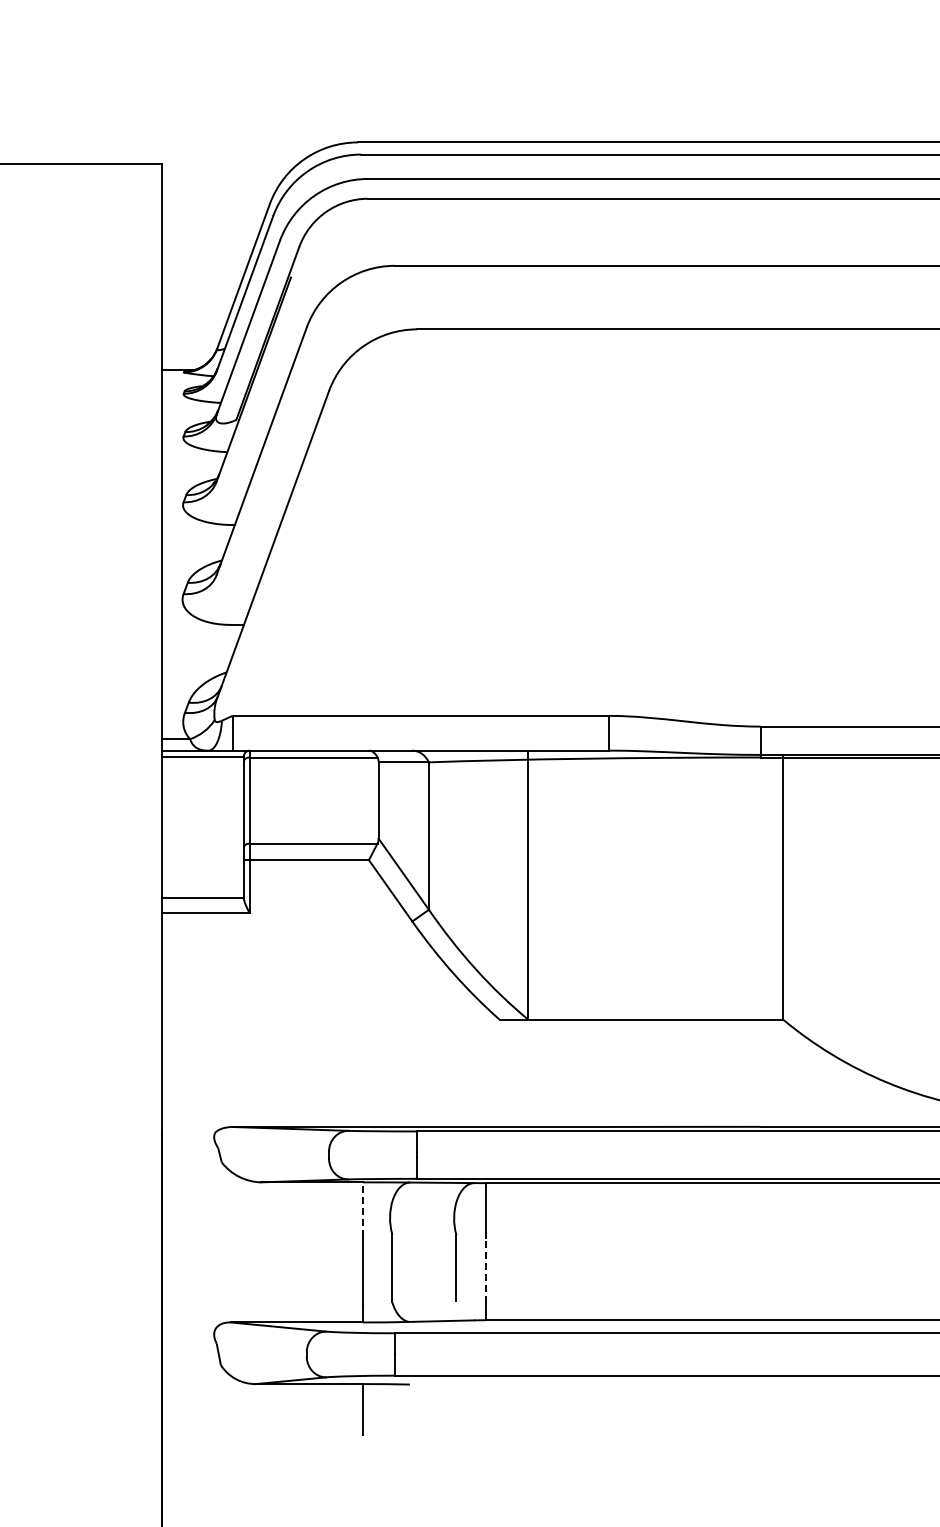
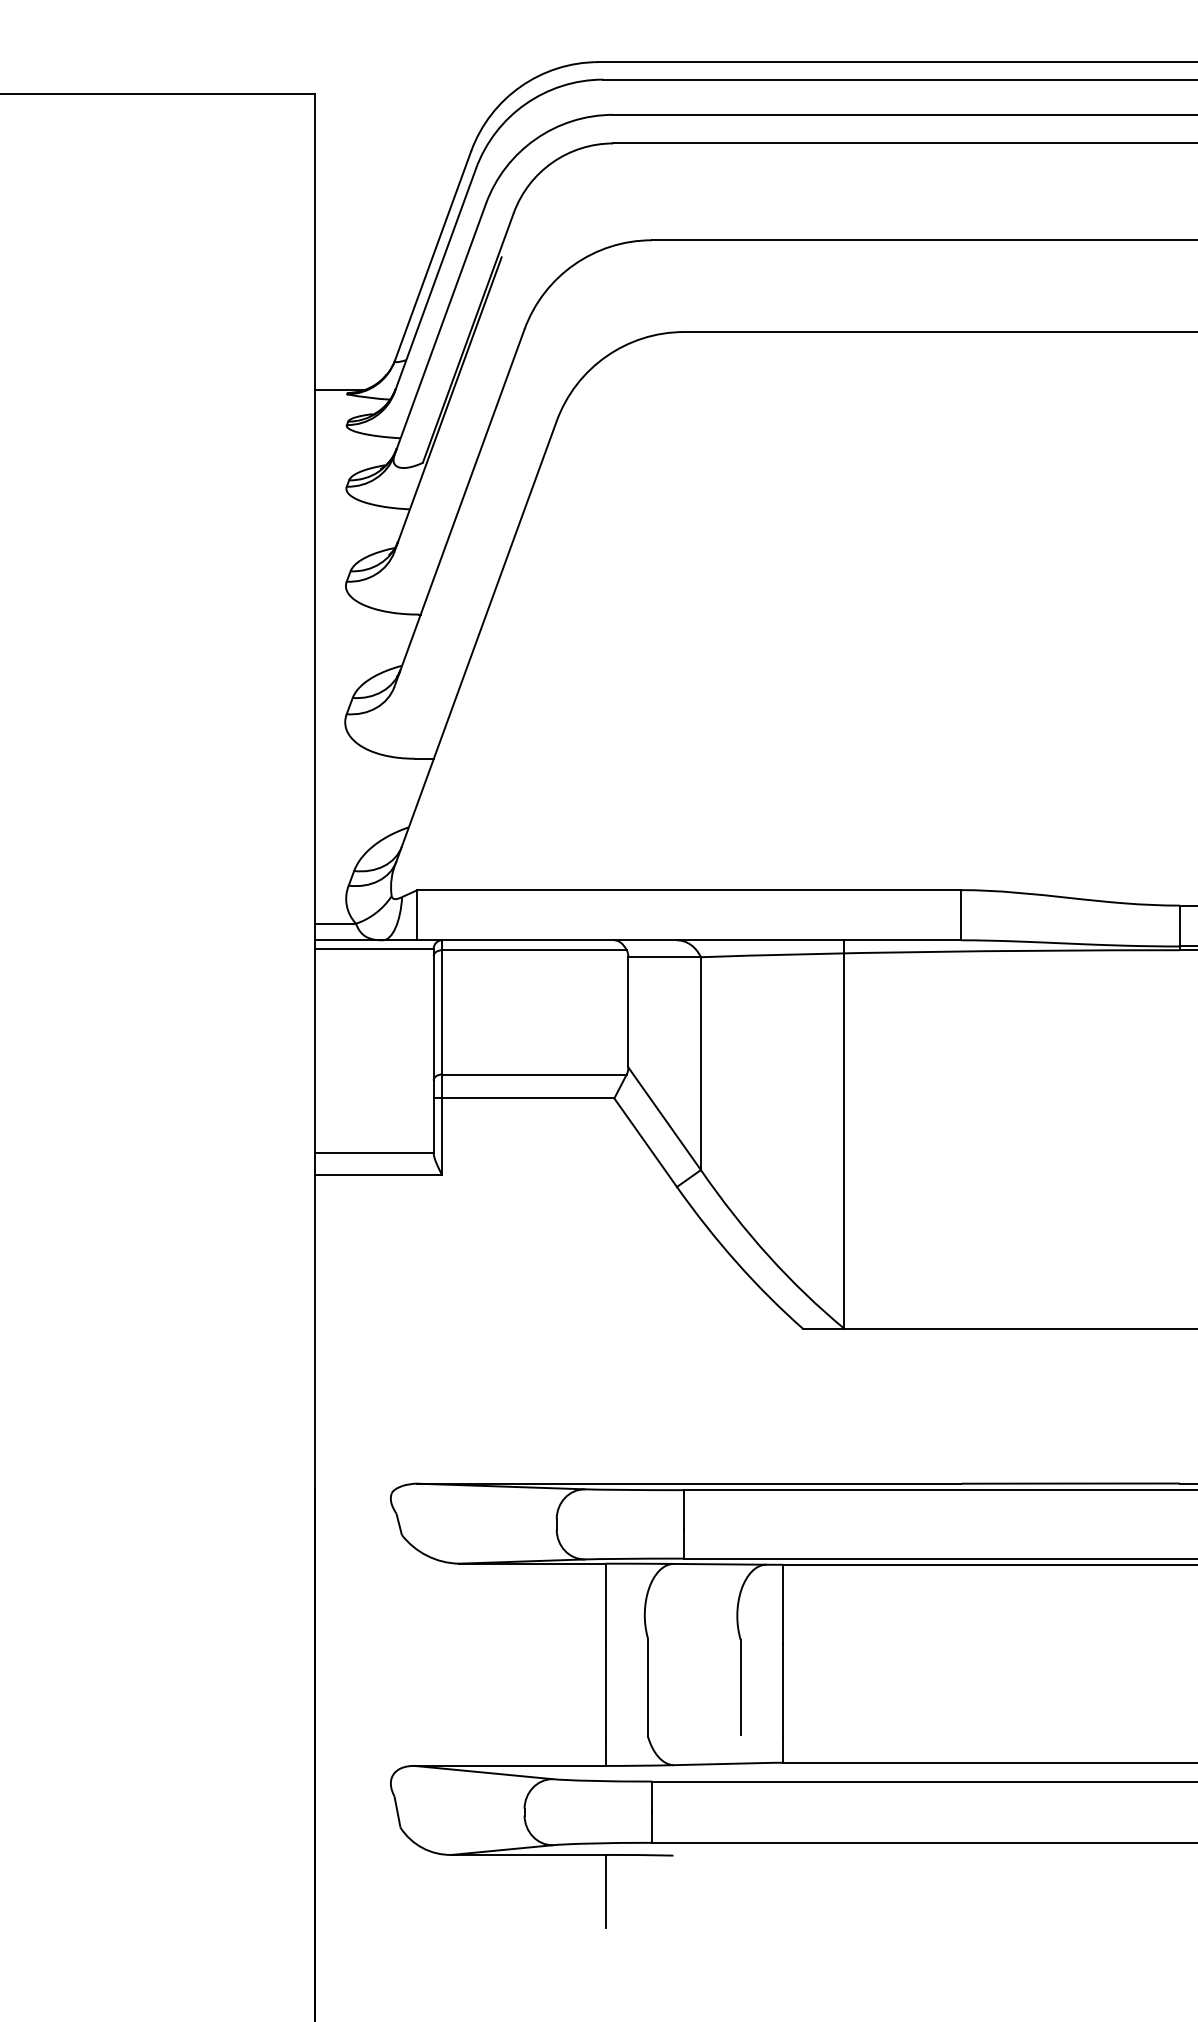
line: (362, 1208) -> (605, 1601), dashed -> solid
line: (485, 1270) -> (782, 1690), dashed -> solid

